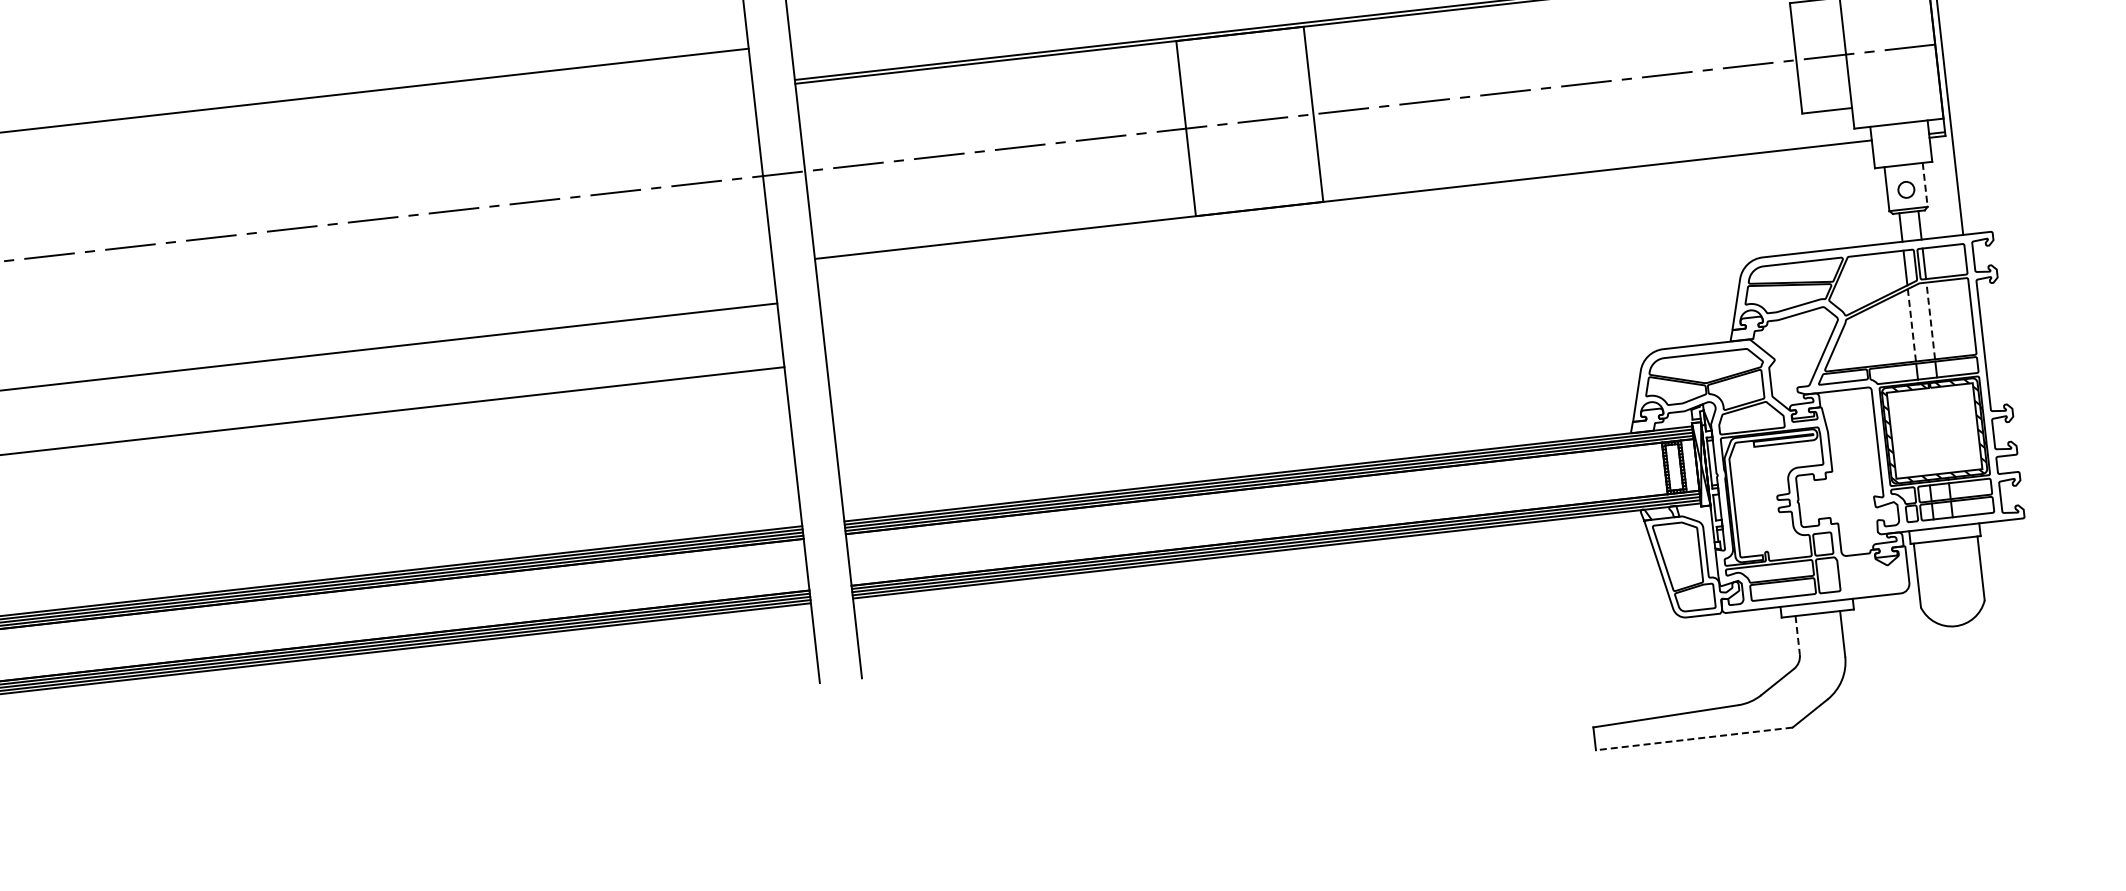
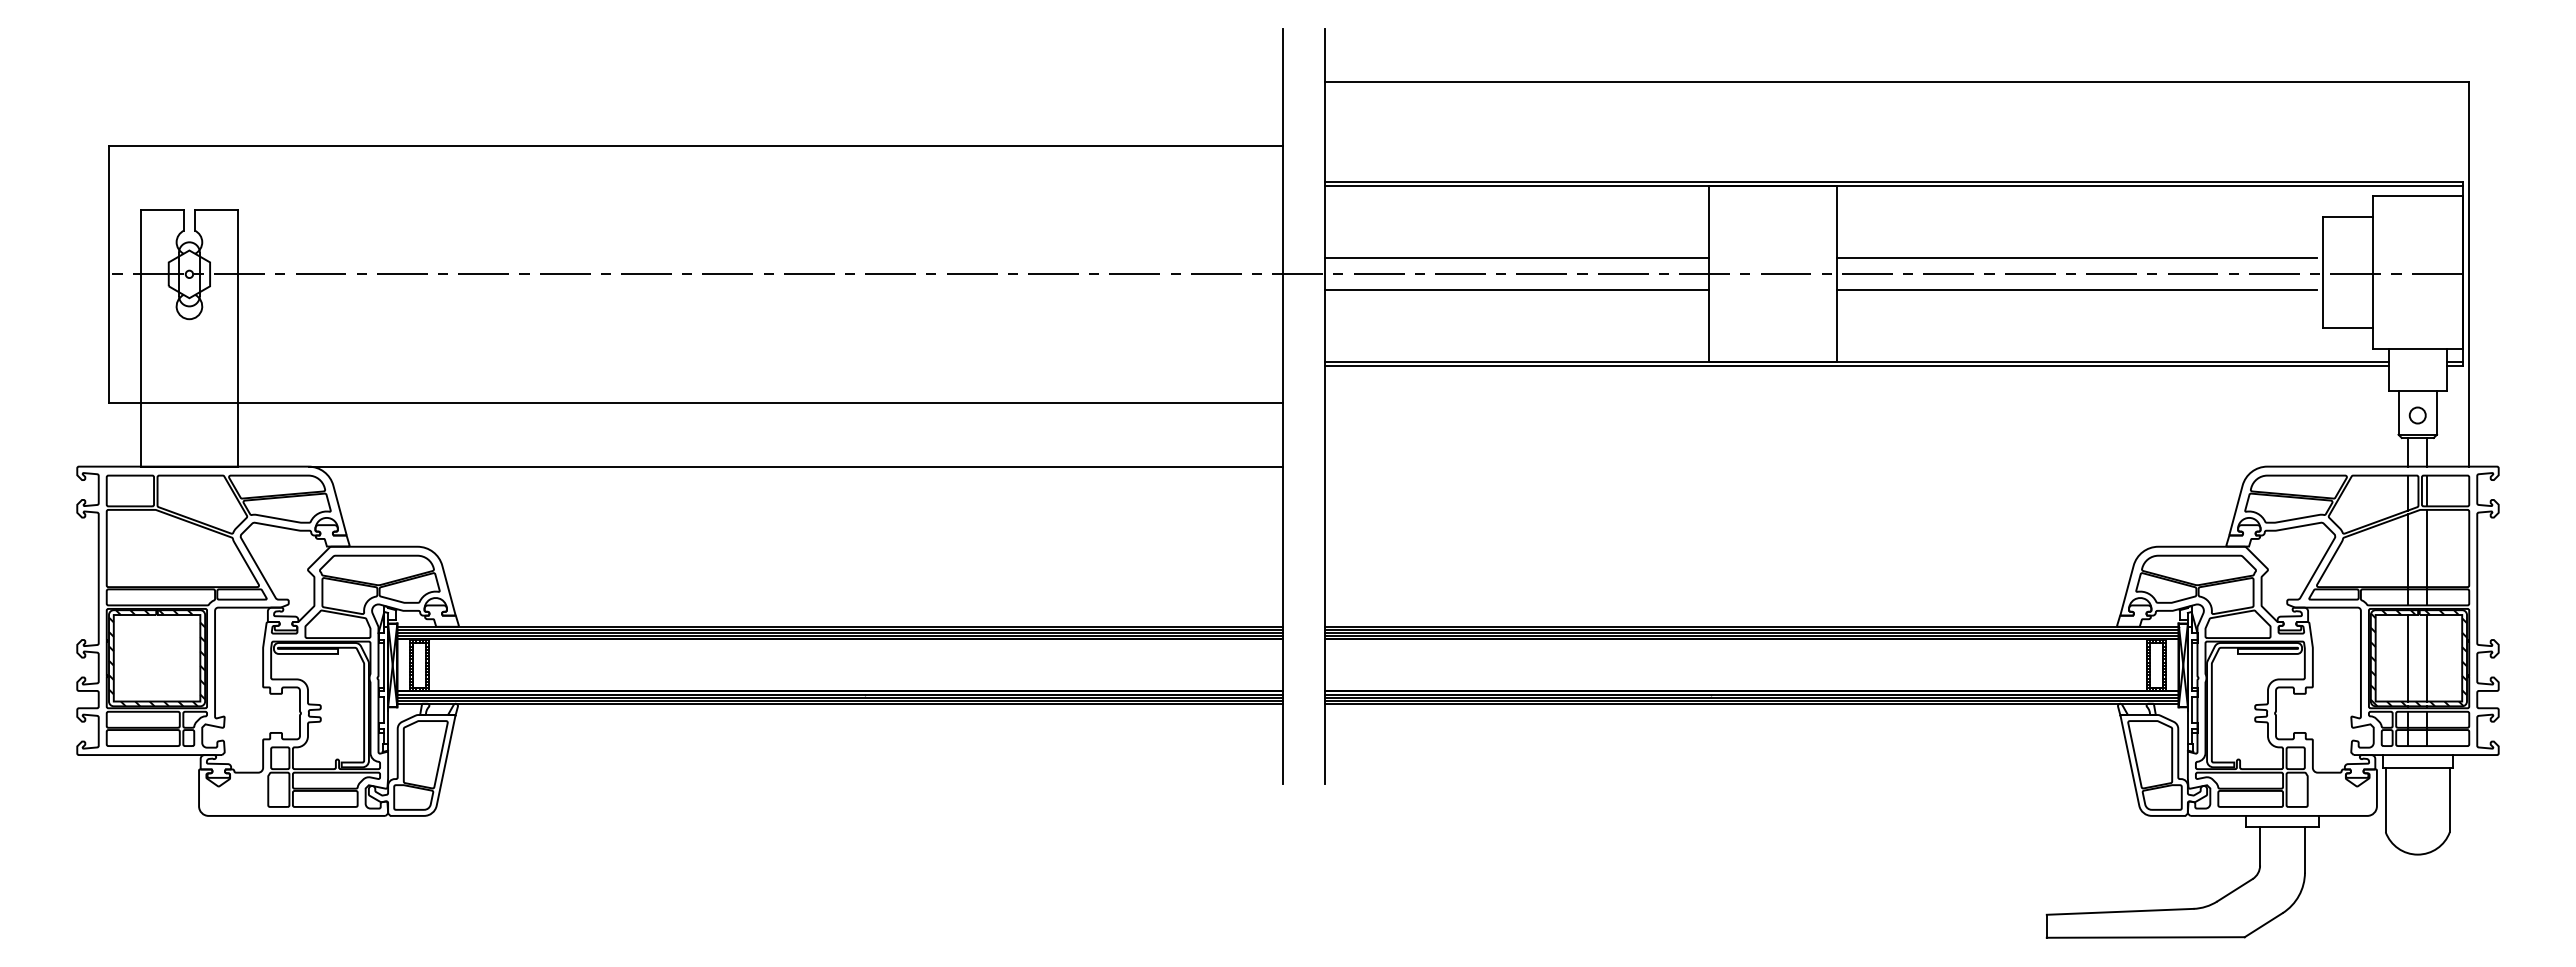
line: (1549, 71) -> (2076, 258), added
line: (1553, 103) -> (2076, 290), added
line: (993, 134) -> (1516, 258), added
line: (996, 166) -> (1516, 290), added
line: (1924, 185) -> (2436, 413), dashed -> solid
line: (1343, 203) -> (1856, 366), added
line: (1930, 320) -> (2427, 548), dashed -> solid
line: (1912, 325) -> (2408, 550), dashed -> solid
line: (1943, 430) -> (2427, 658), added
line: (1924, 432) -> (2408, 658), added
line: (1798, 635) -> (2260, 846), dashed -> solid
line: (1694, 738) -> (2145, 937), dashed -> solid

